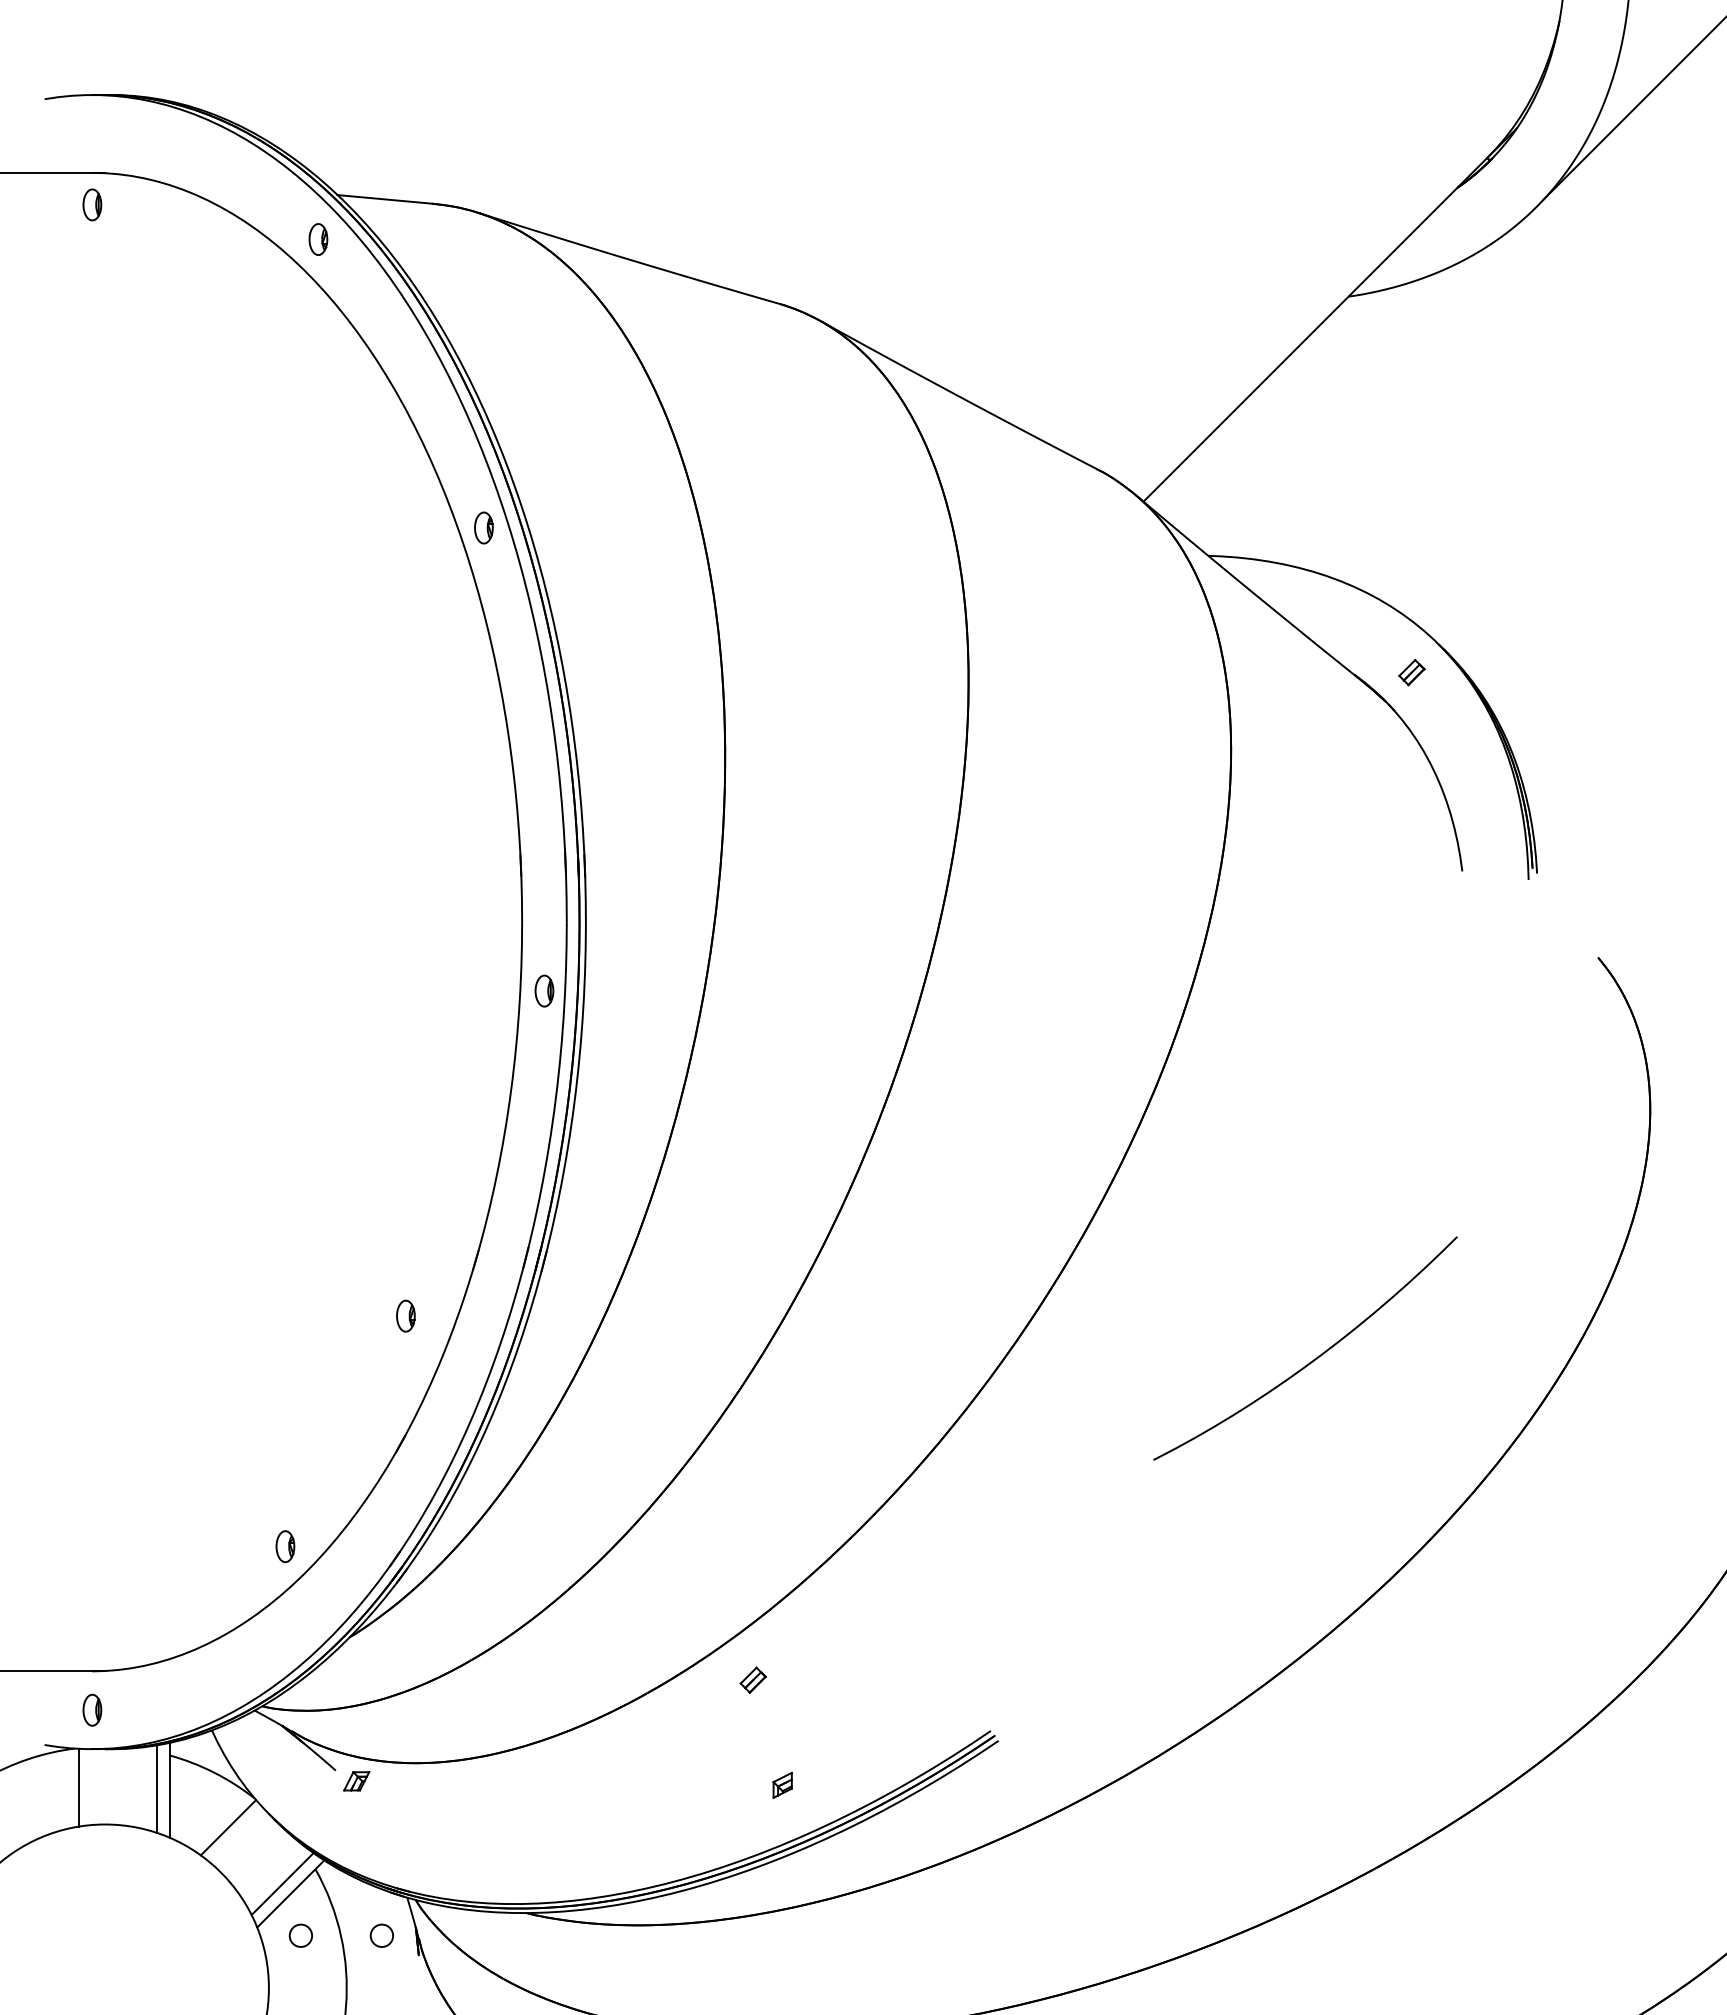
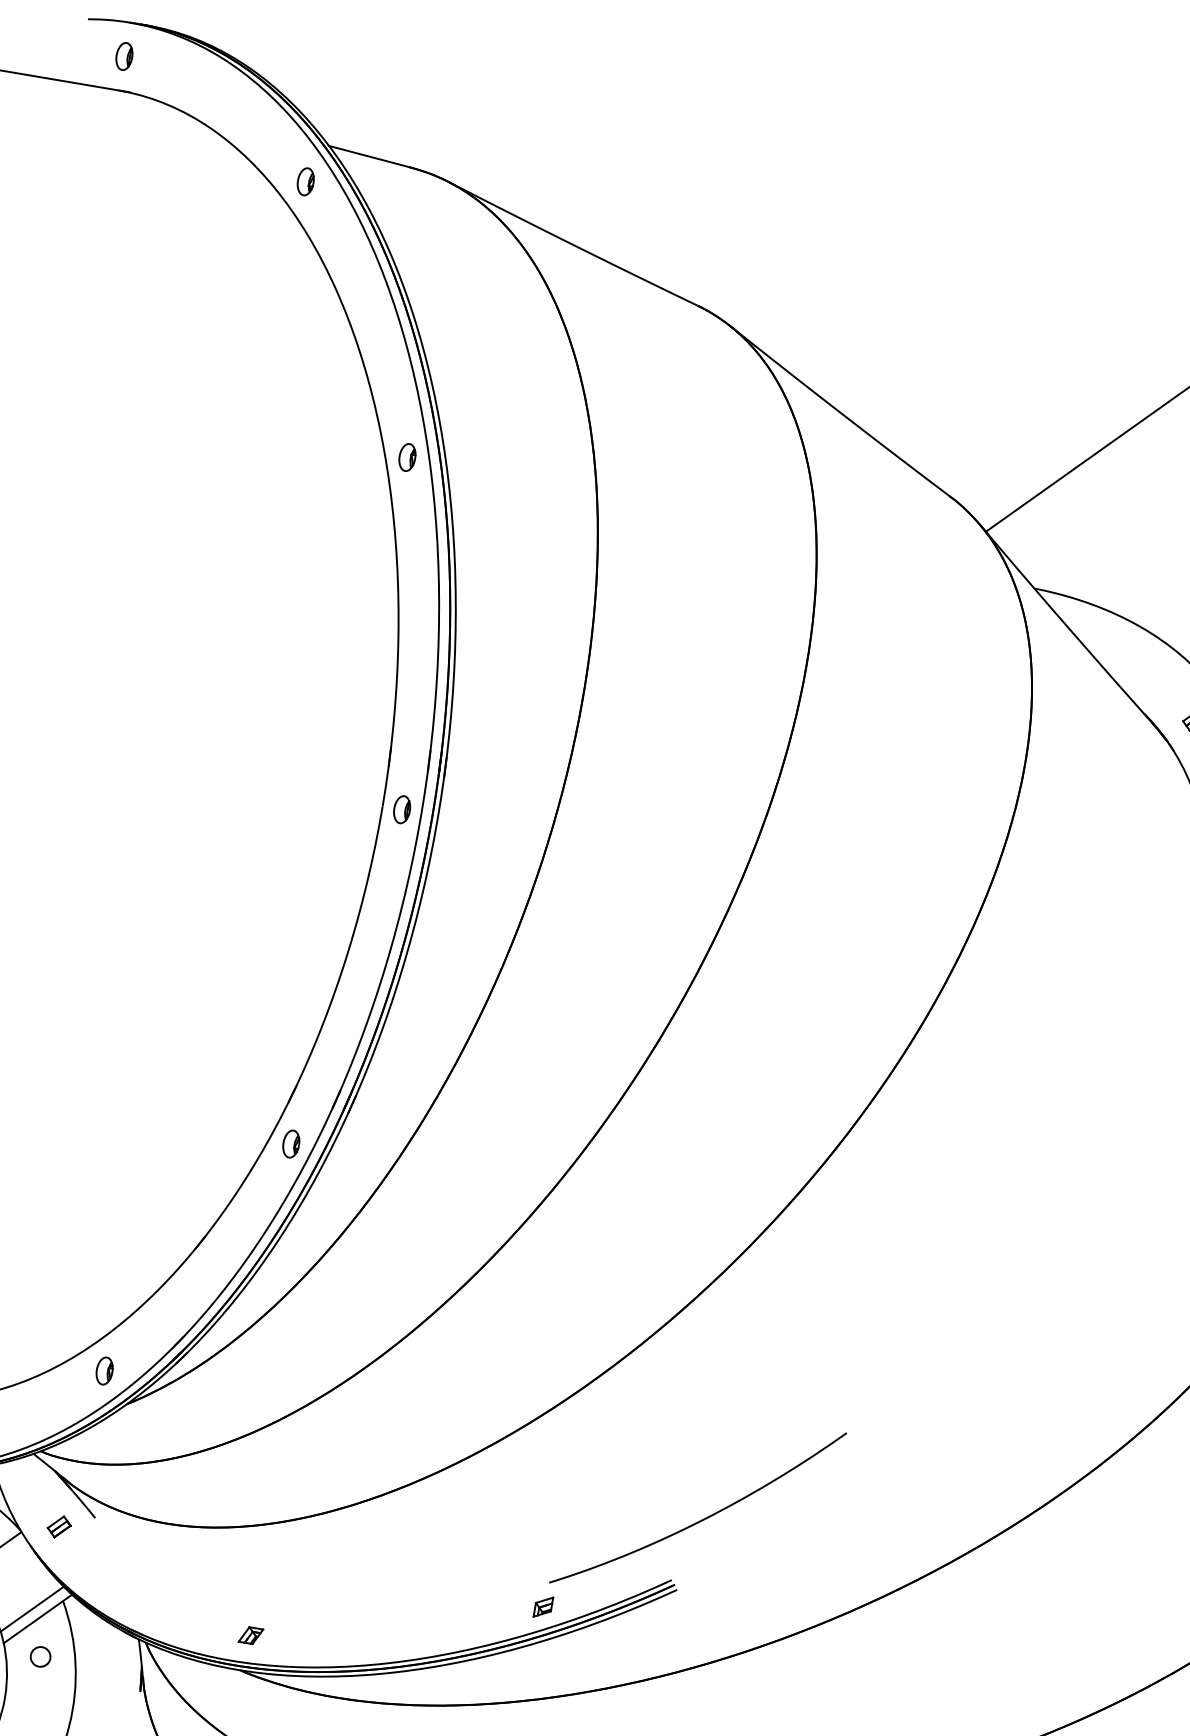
part: (92, 204) -> (124, 56), moved
part: (544, 990) -> (402, 809), moved
part: (405, 1315) -> (291, 1143), moved
curve: (1314, 1358) -> (704, 1518), moved
part: (285, 1546) -> (104, 1370), moved
part: (752, 1679) -> (58, 1526), moved
part: (356, 1781) -> (250, 1635), moved
part: (782, 1784) -> (543, 1606), moved
circle: (381, 1935) -> (110, 1668), removed

